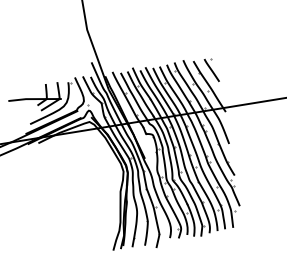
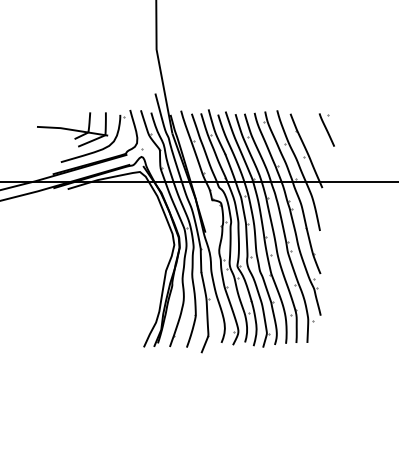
part: (211, 70) -> (326, 129), moved

